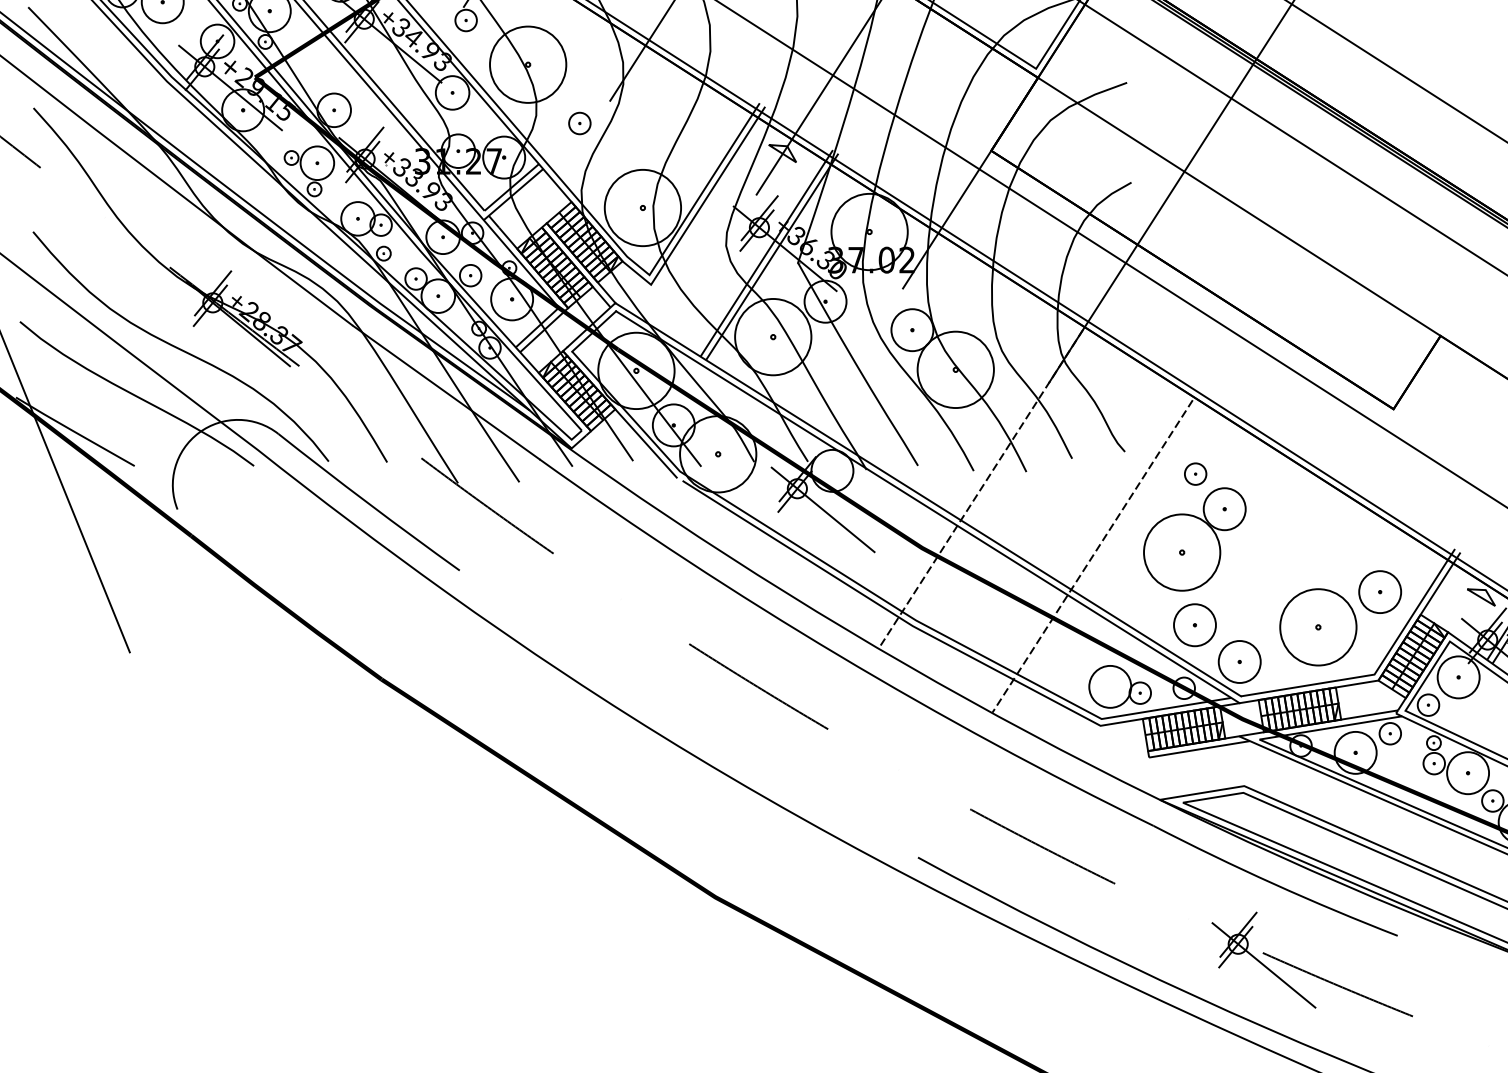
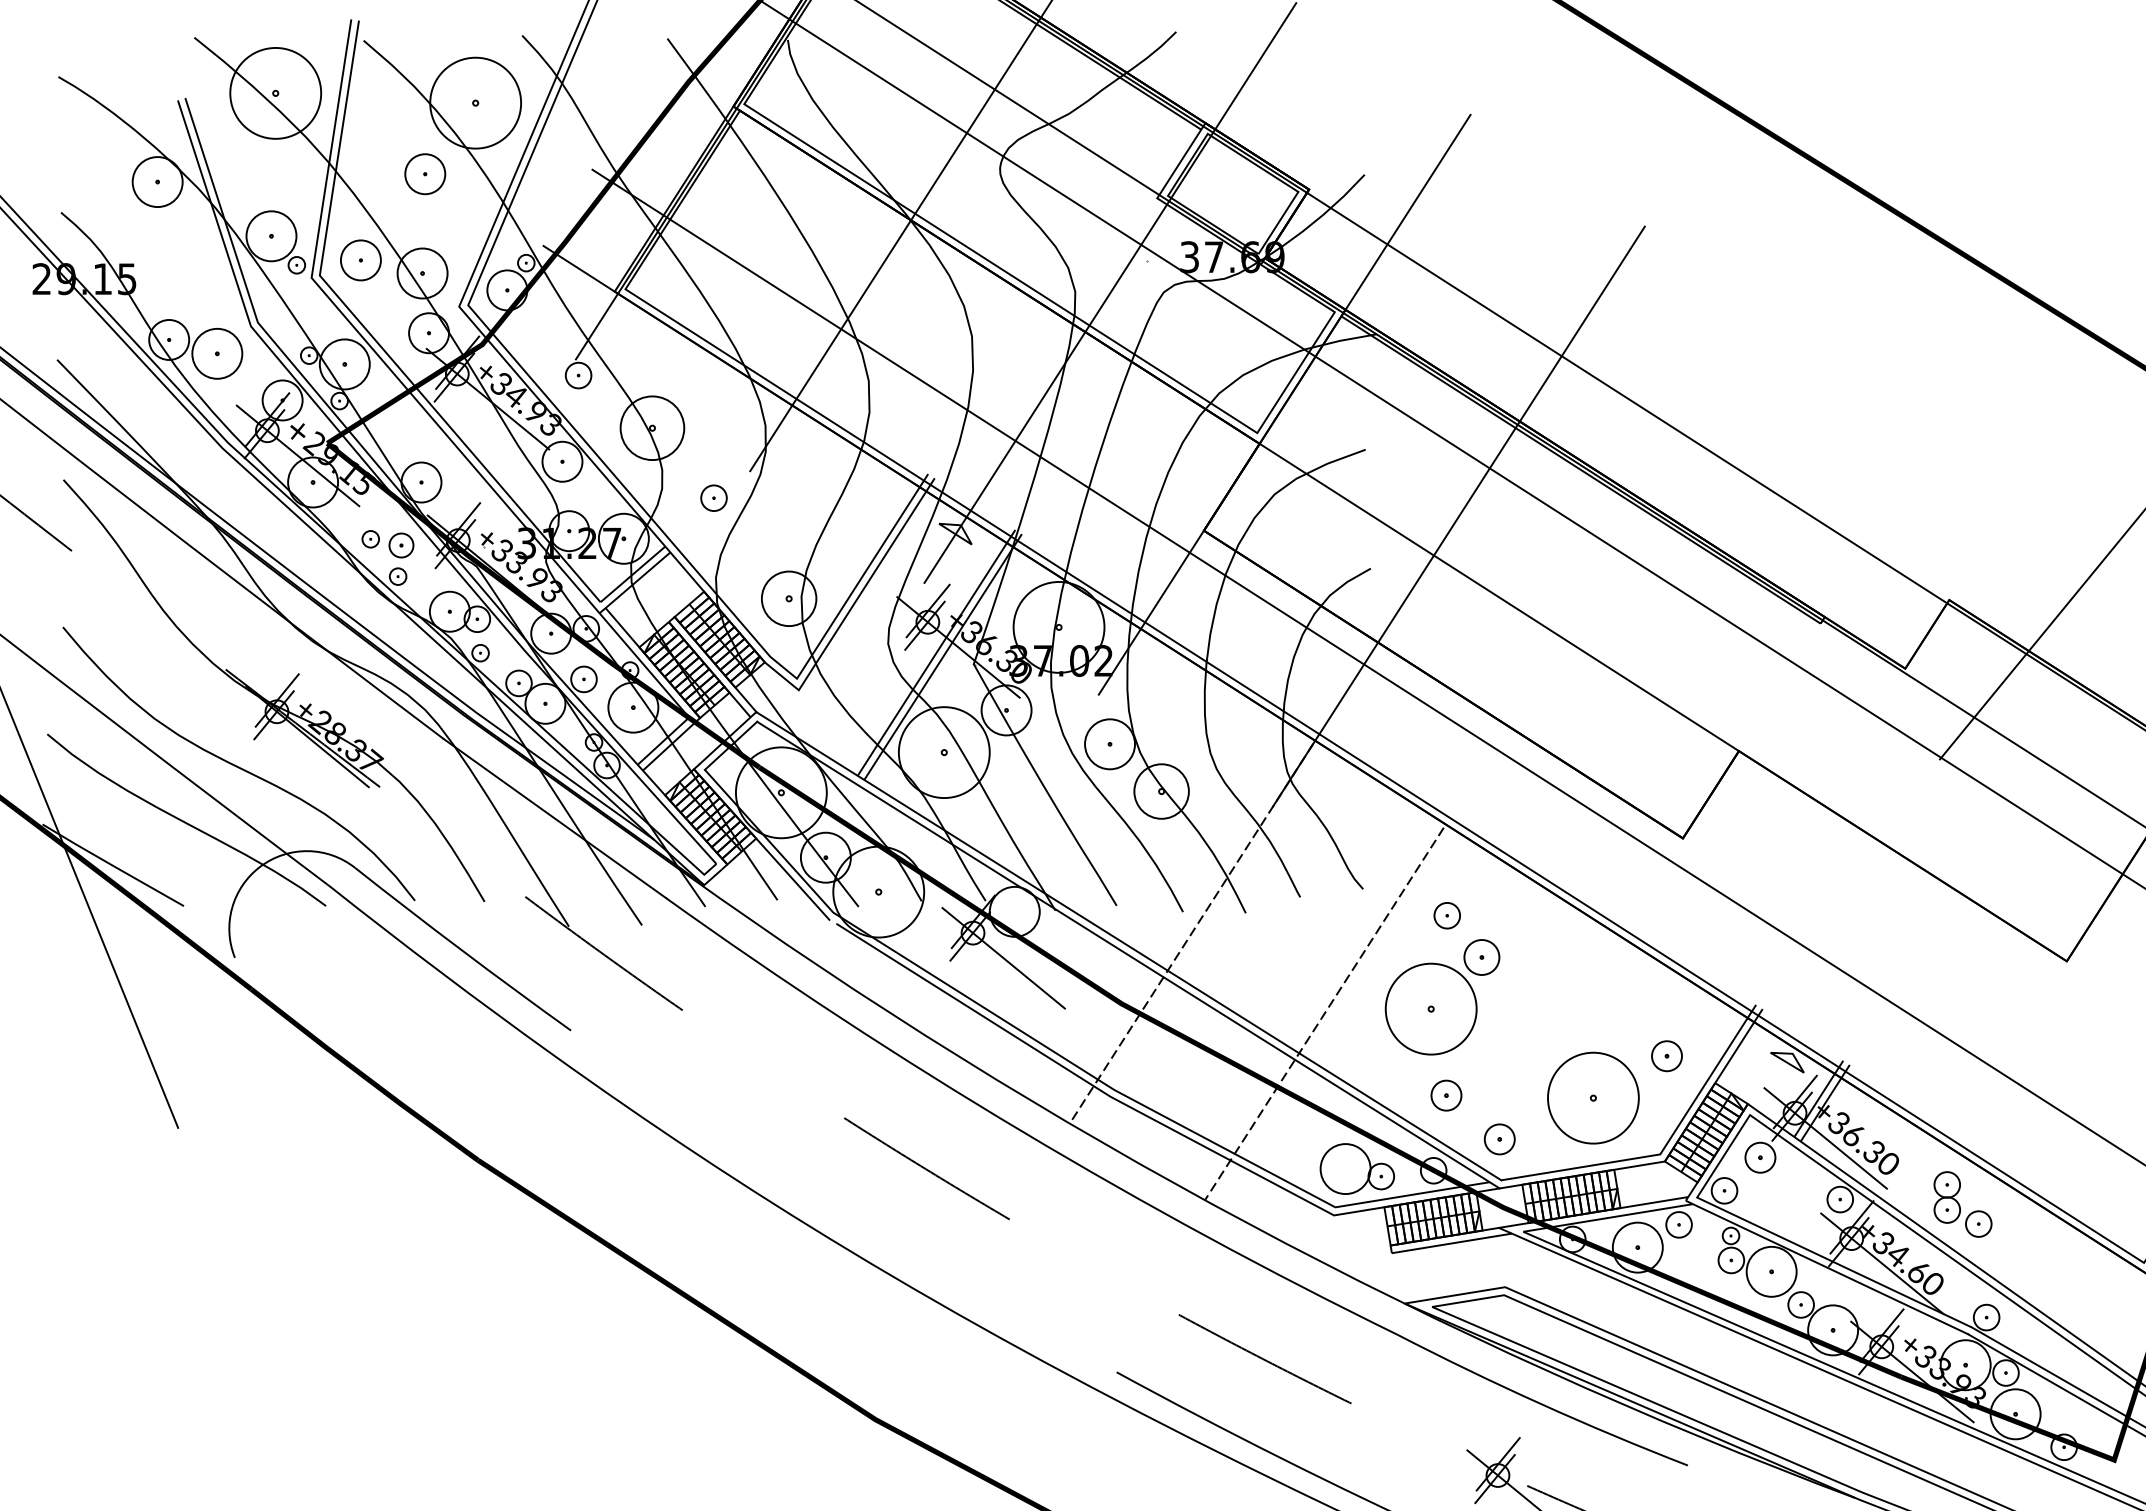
circle: (528, 64) -> (652, 427), size x0.7
circle: (317, 163) -> (401, 545), size x0.6
circle: (642, 207) -> (788, 598), size x0.6
circle: (955, 369) -> (1161, 791), size x0.6
circle: (1224, 509) -> (1481, 957), size x0.7
circle: (1380, 592) -> (1667, 1056), size x0.6
circle: (1195, 625) -> (1446, 1095), size x0.6
circle: (1239, 662) -> (1499, 1139), size x0.6
circle: (1458, 677) -> (1760, 1157), size x0.6

